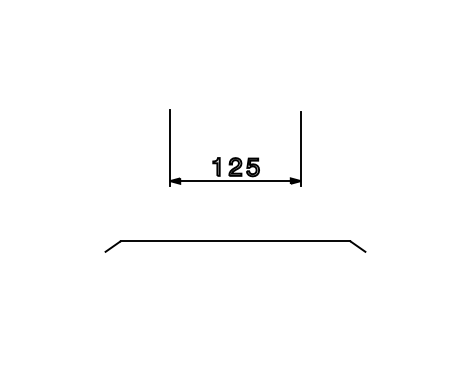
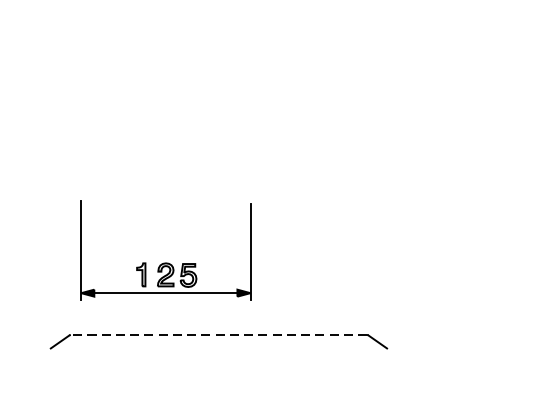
part: (235, 157) -> (165, 262), moved
line: (235, 241) -> (218, 335), solid -> dashed

